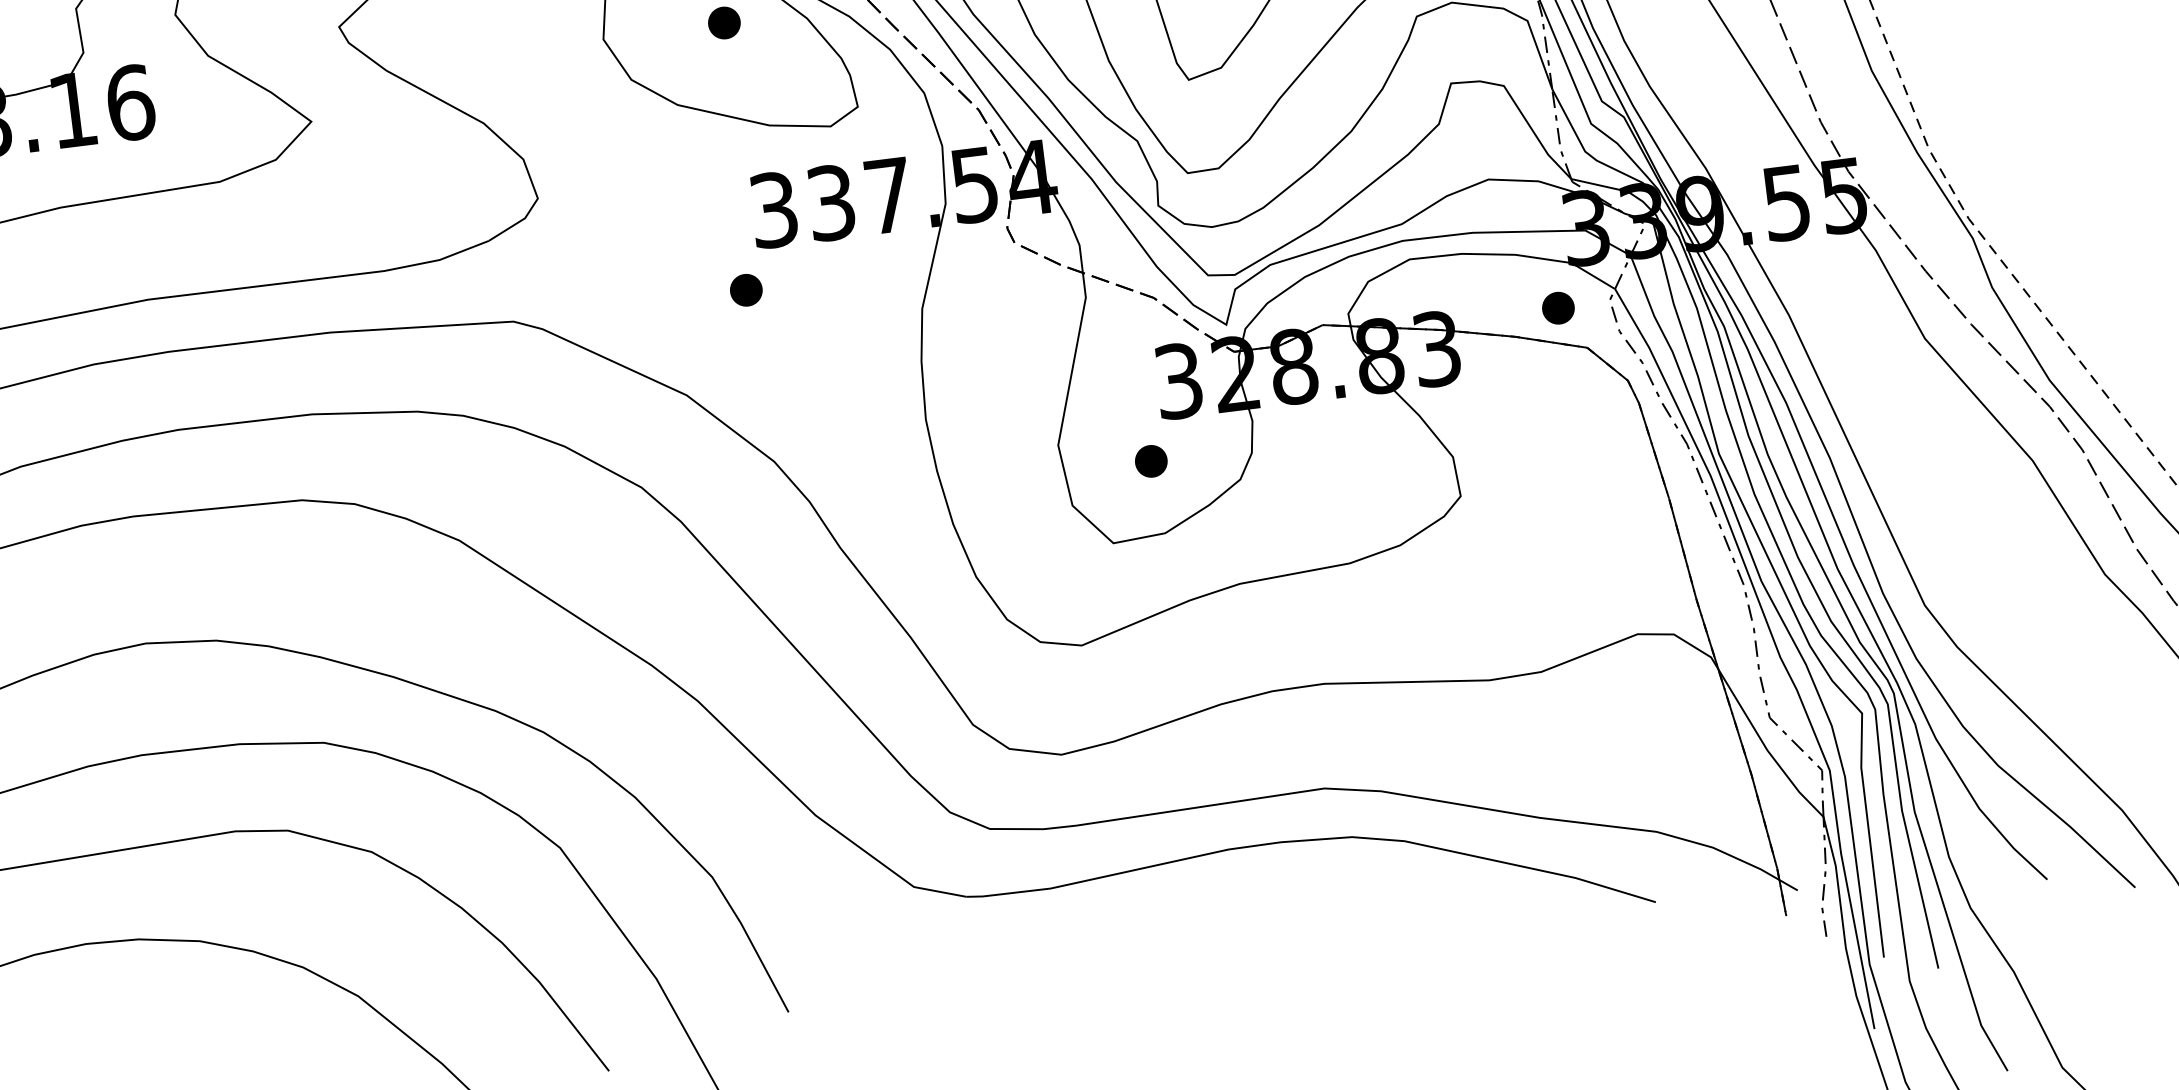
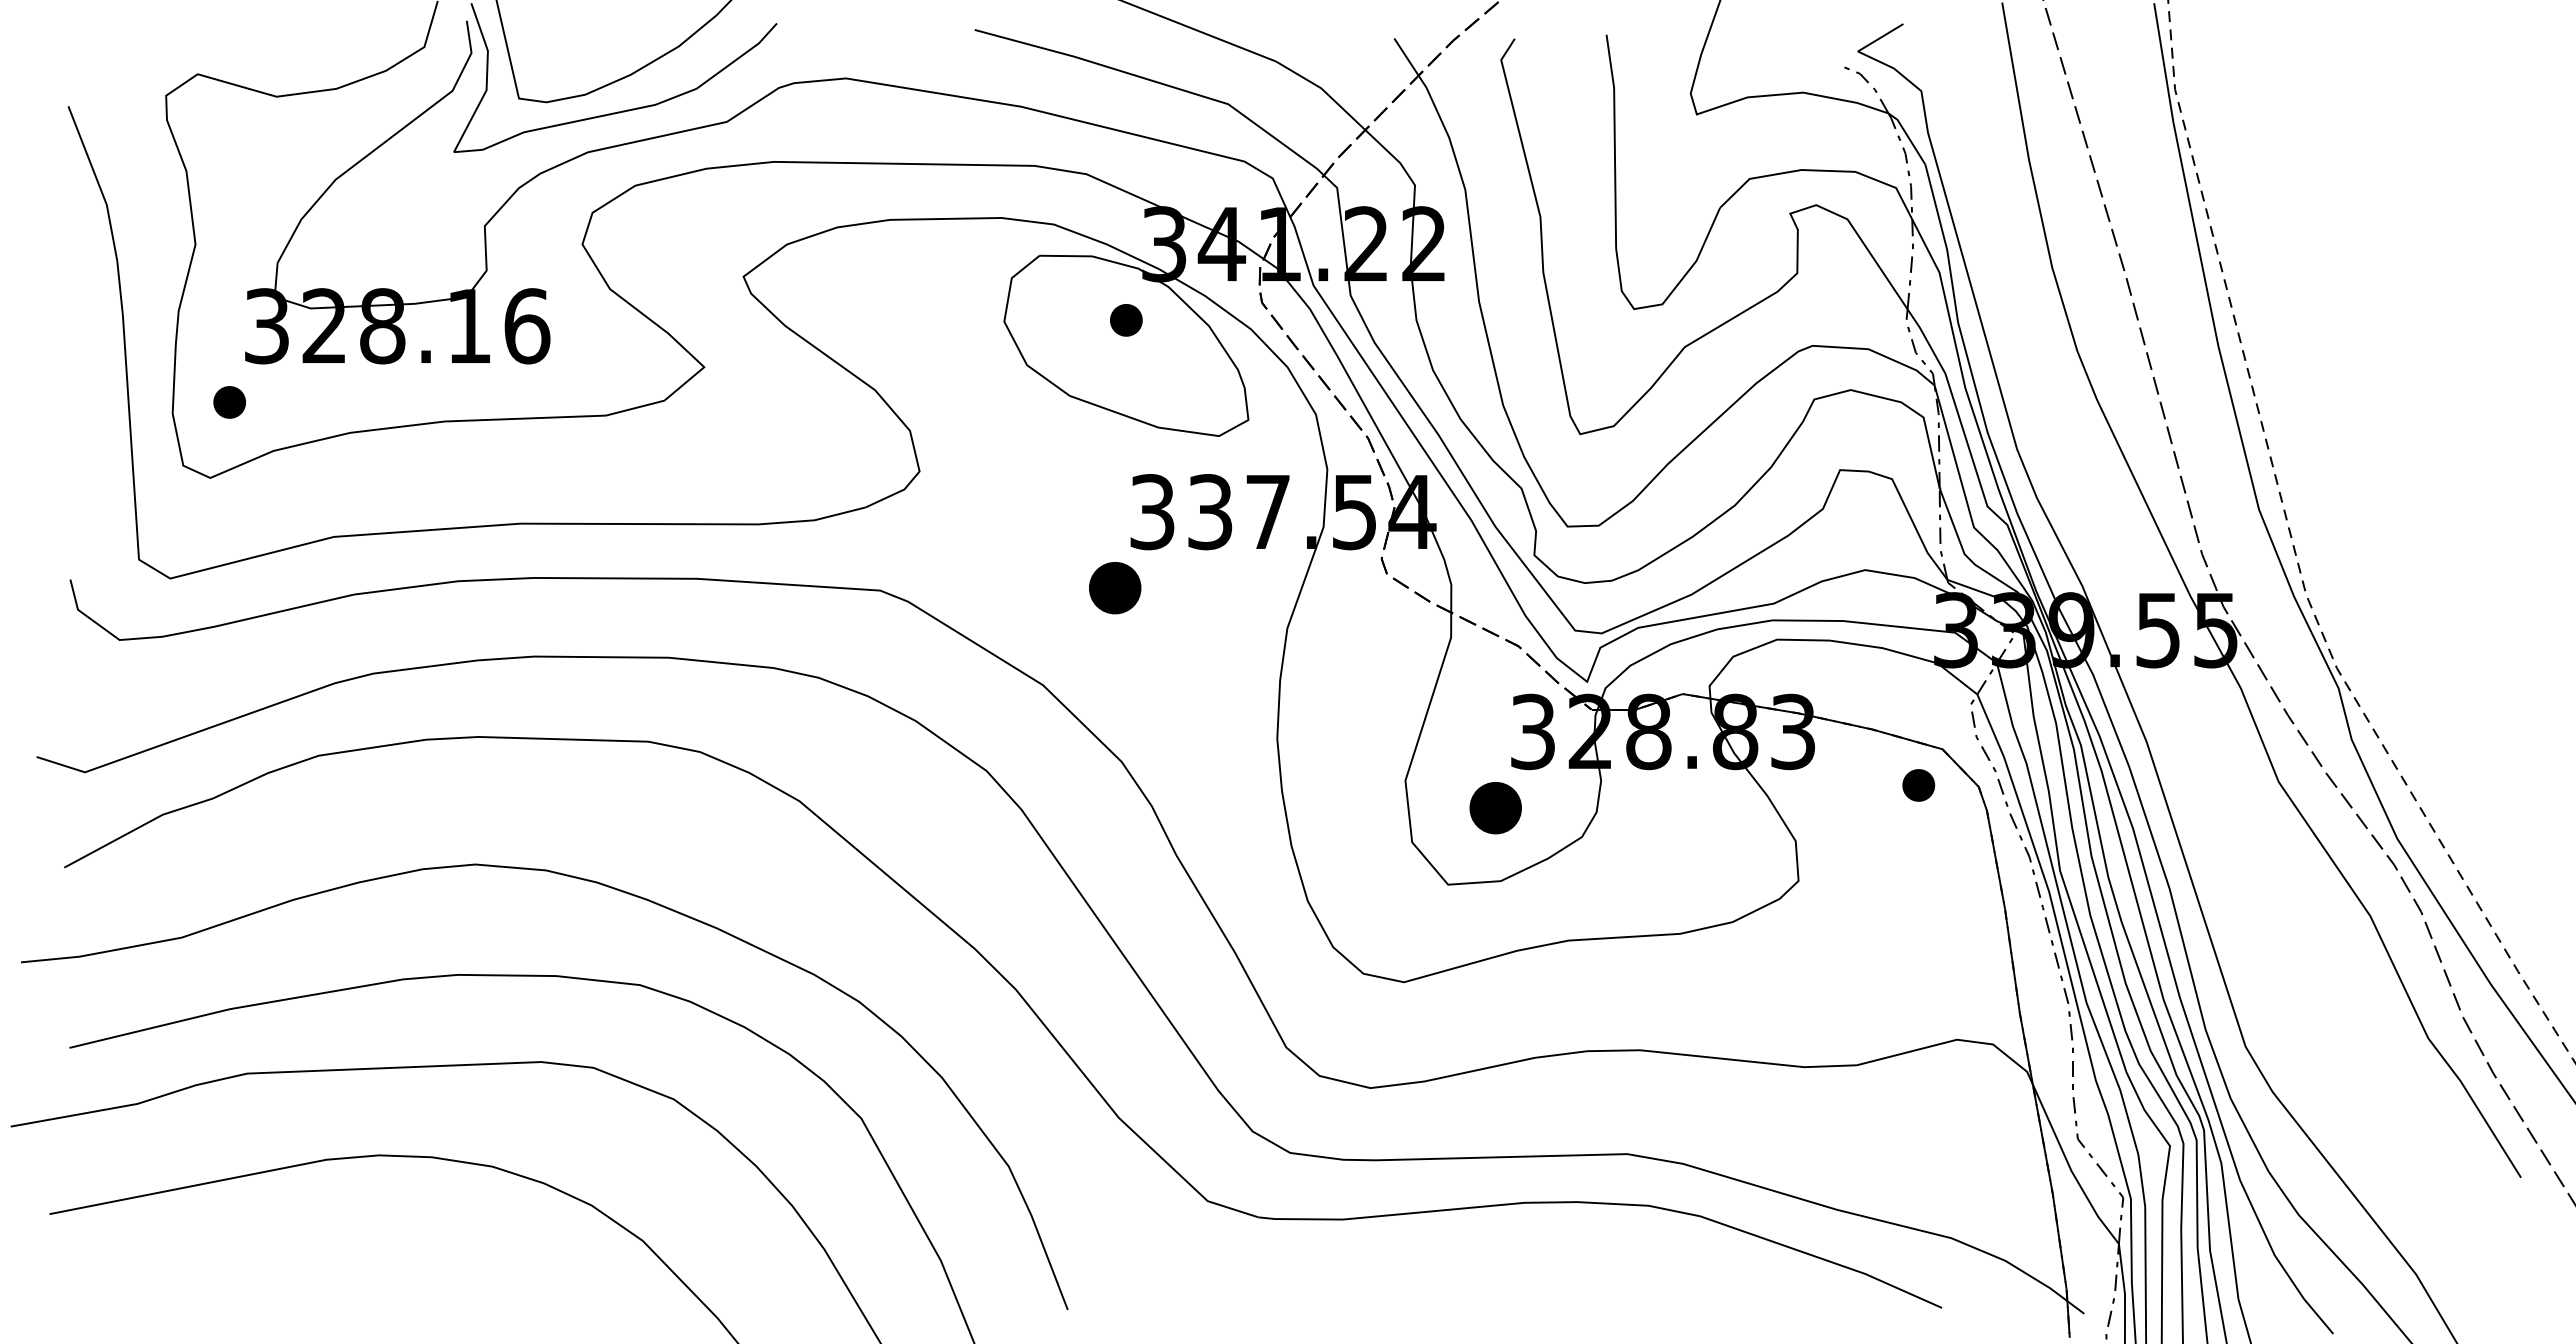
part: (745, 290) -> (1114, 588), size x1.6
part: (1558, 308) -> (1918, 785), moved
part: (1150, 460) -> (1495, 807), size x1.6

